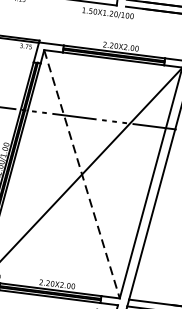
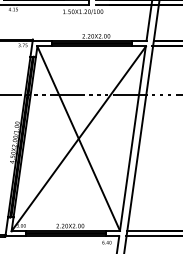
line: (81, 175) -> (78, 139), dashed -> solid

